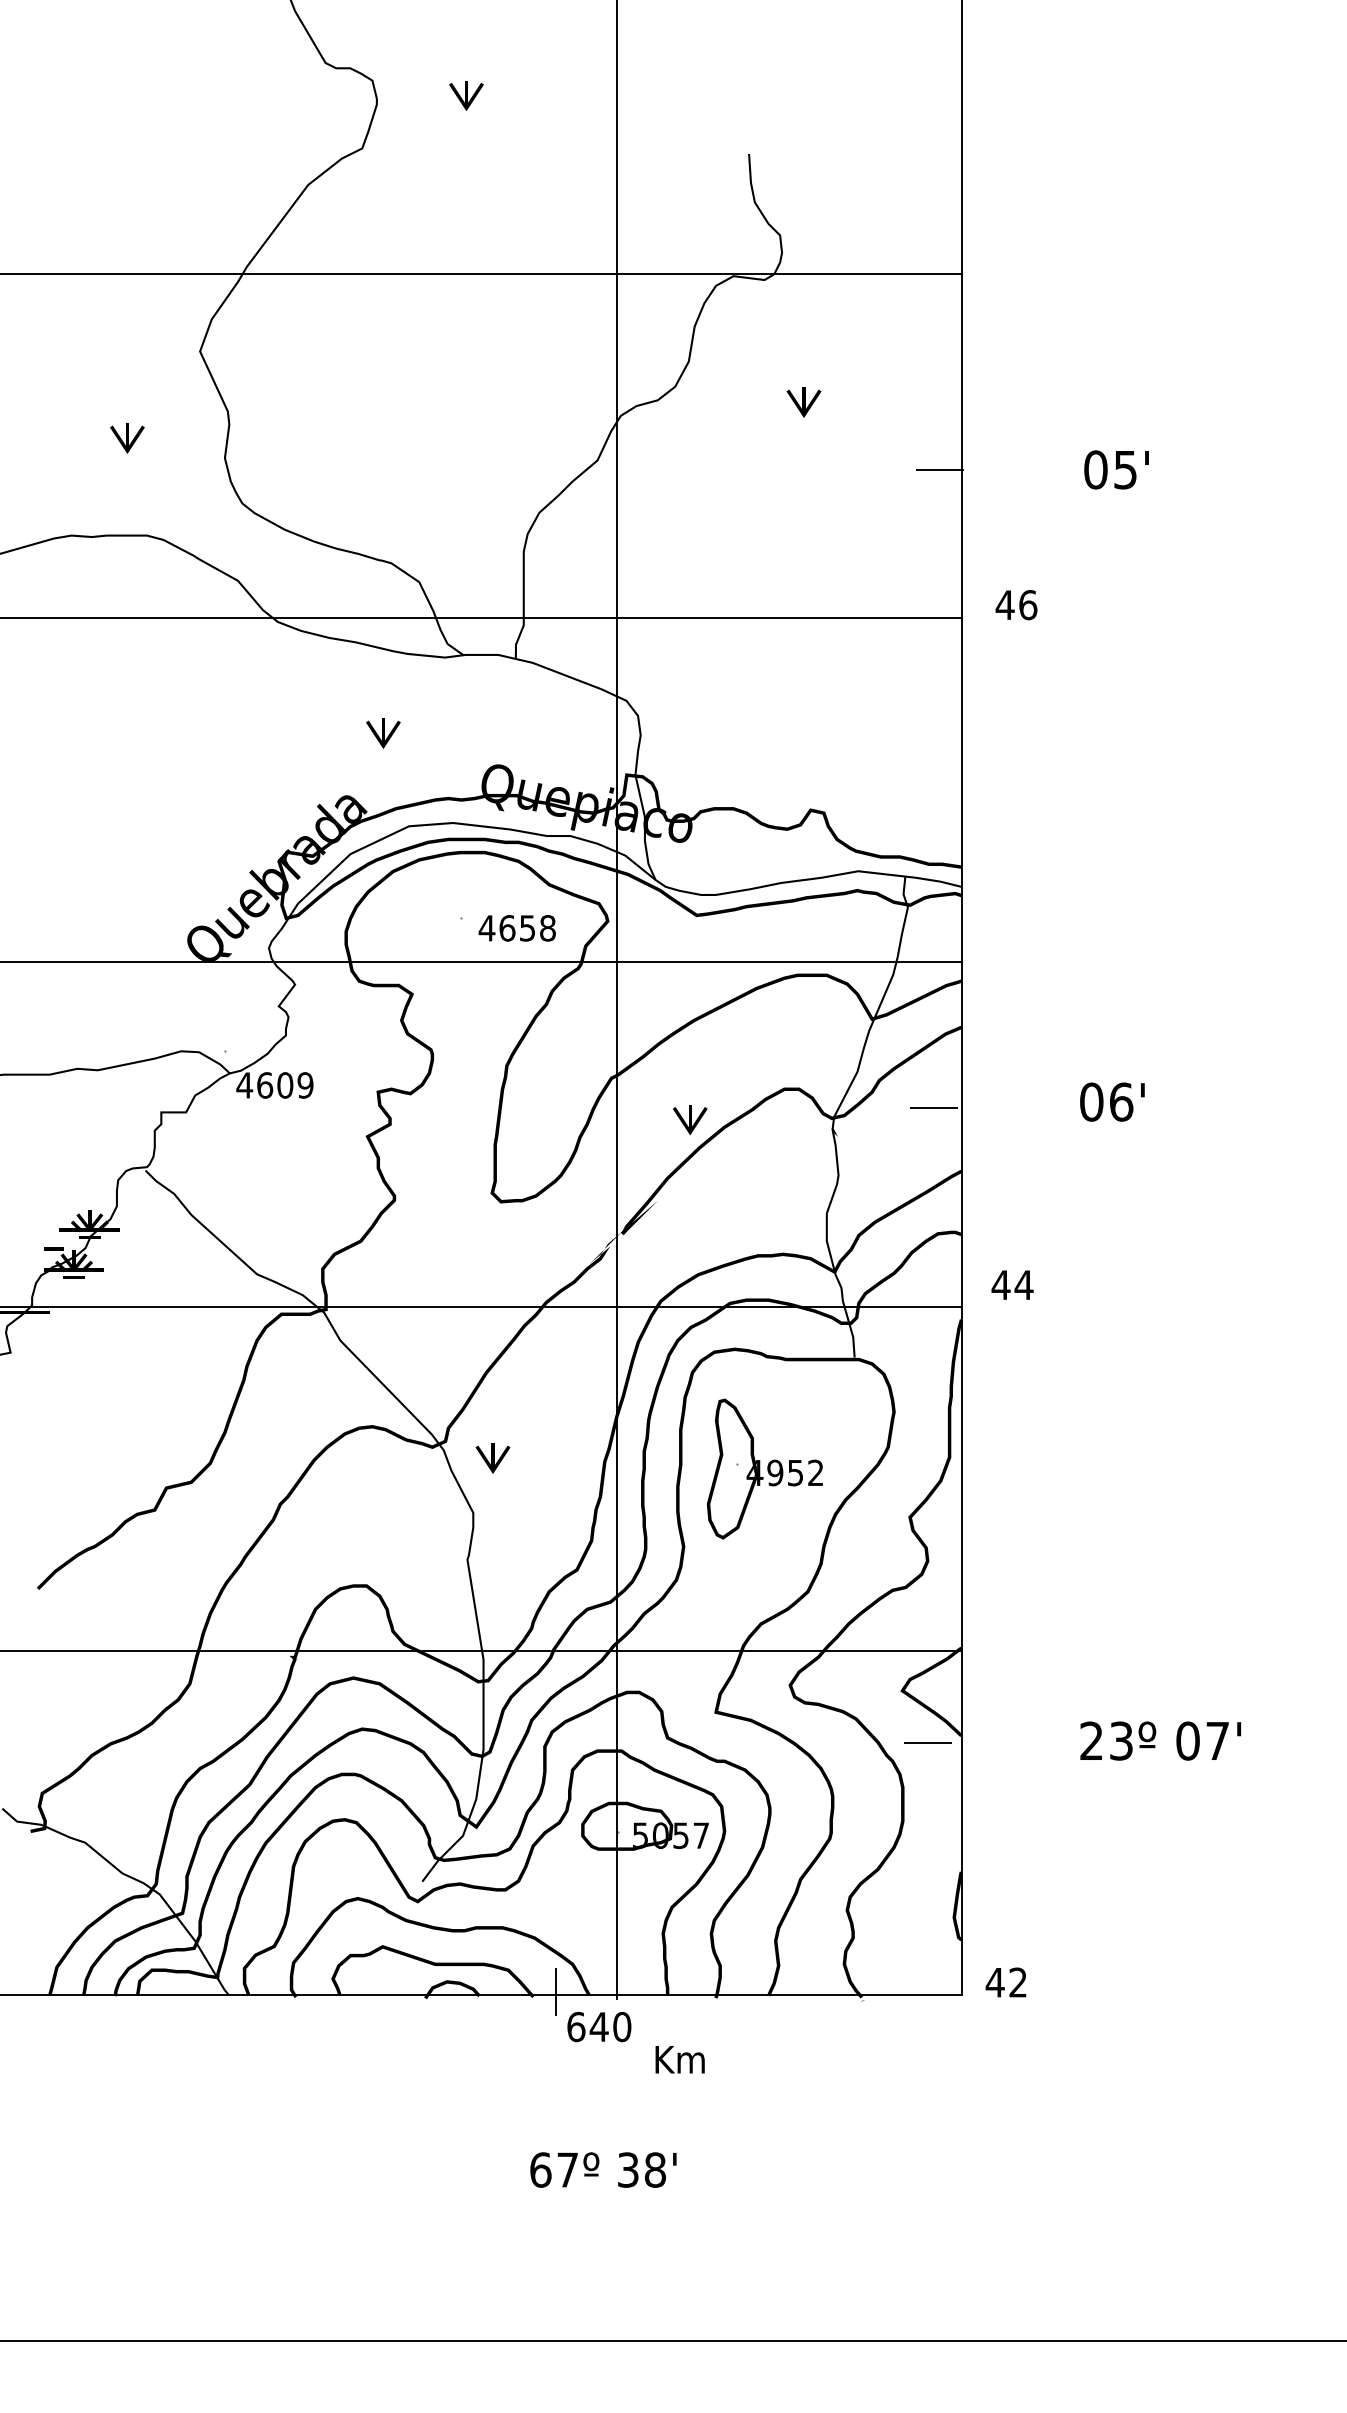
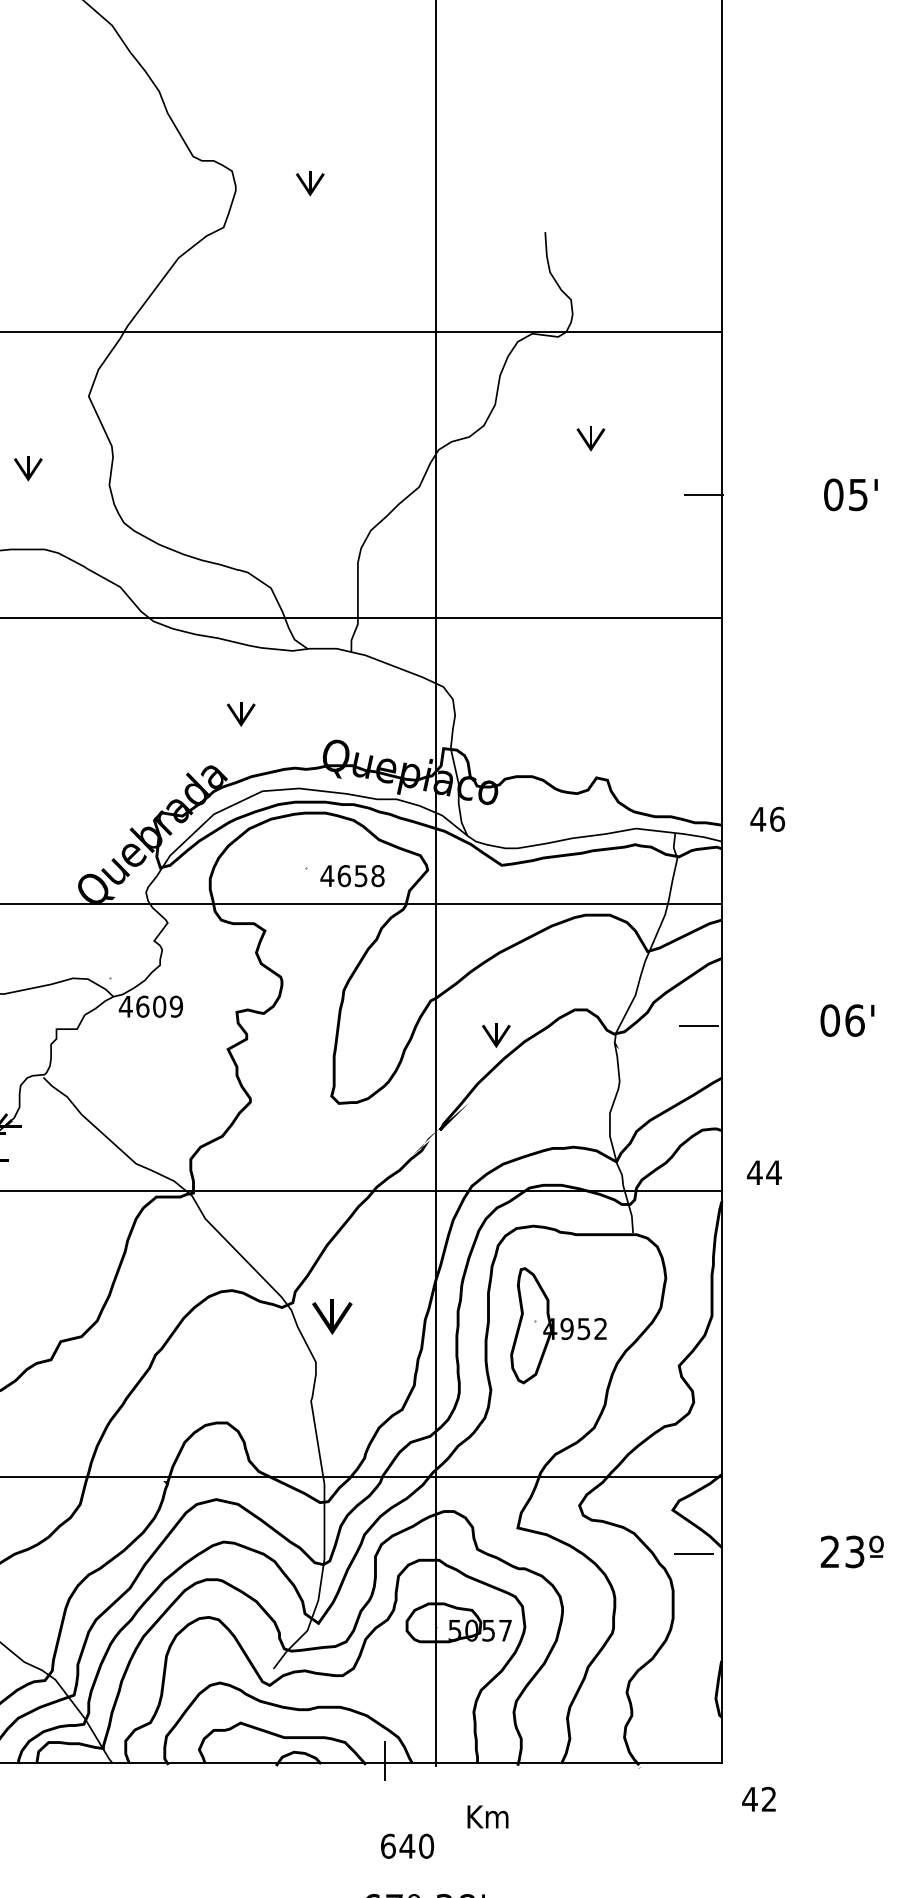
text: (1016, 605) -> (767, 819), moved
part: (492, 1458) -> (331, 1316), size x1.4
text: (1005, 1982) -> (758, 1799), moved
text: (599, 2027) -> (407, 1846), moved

